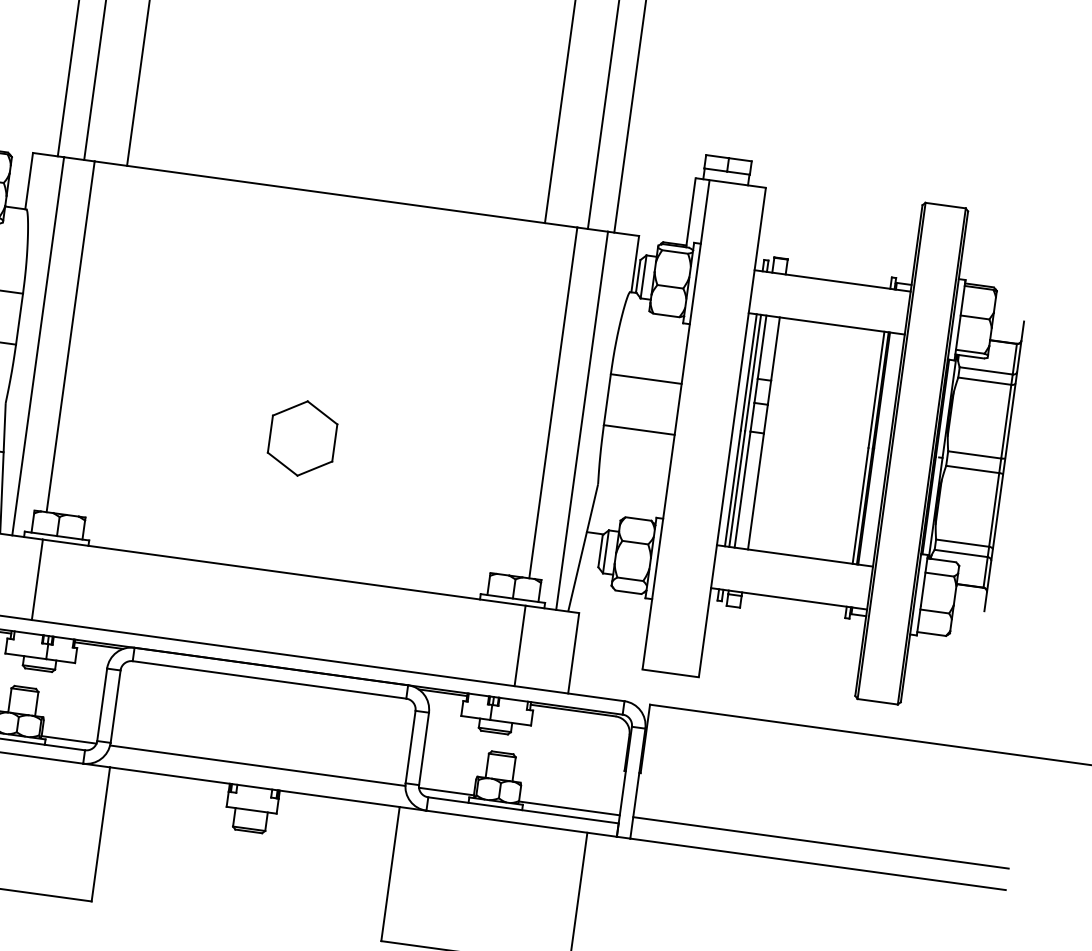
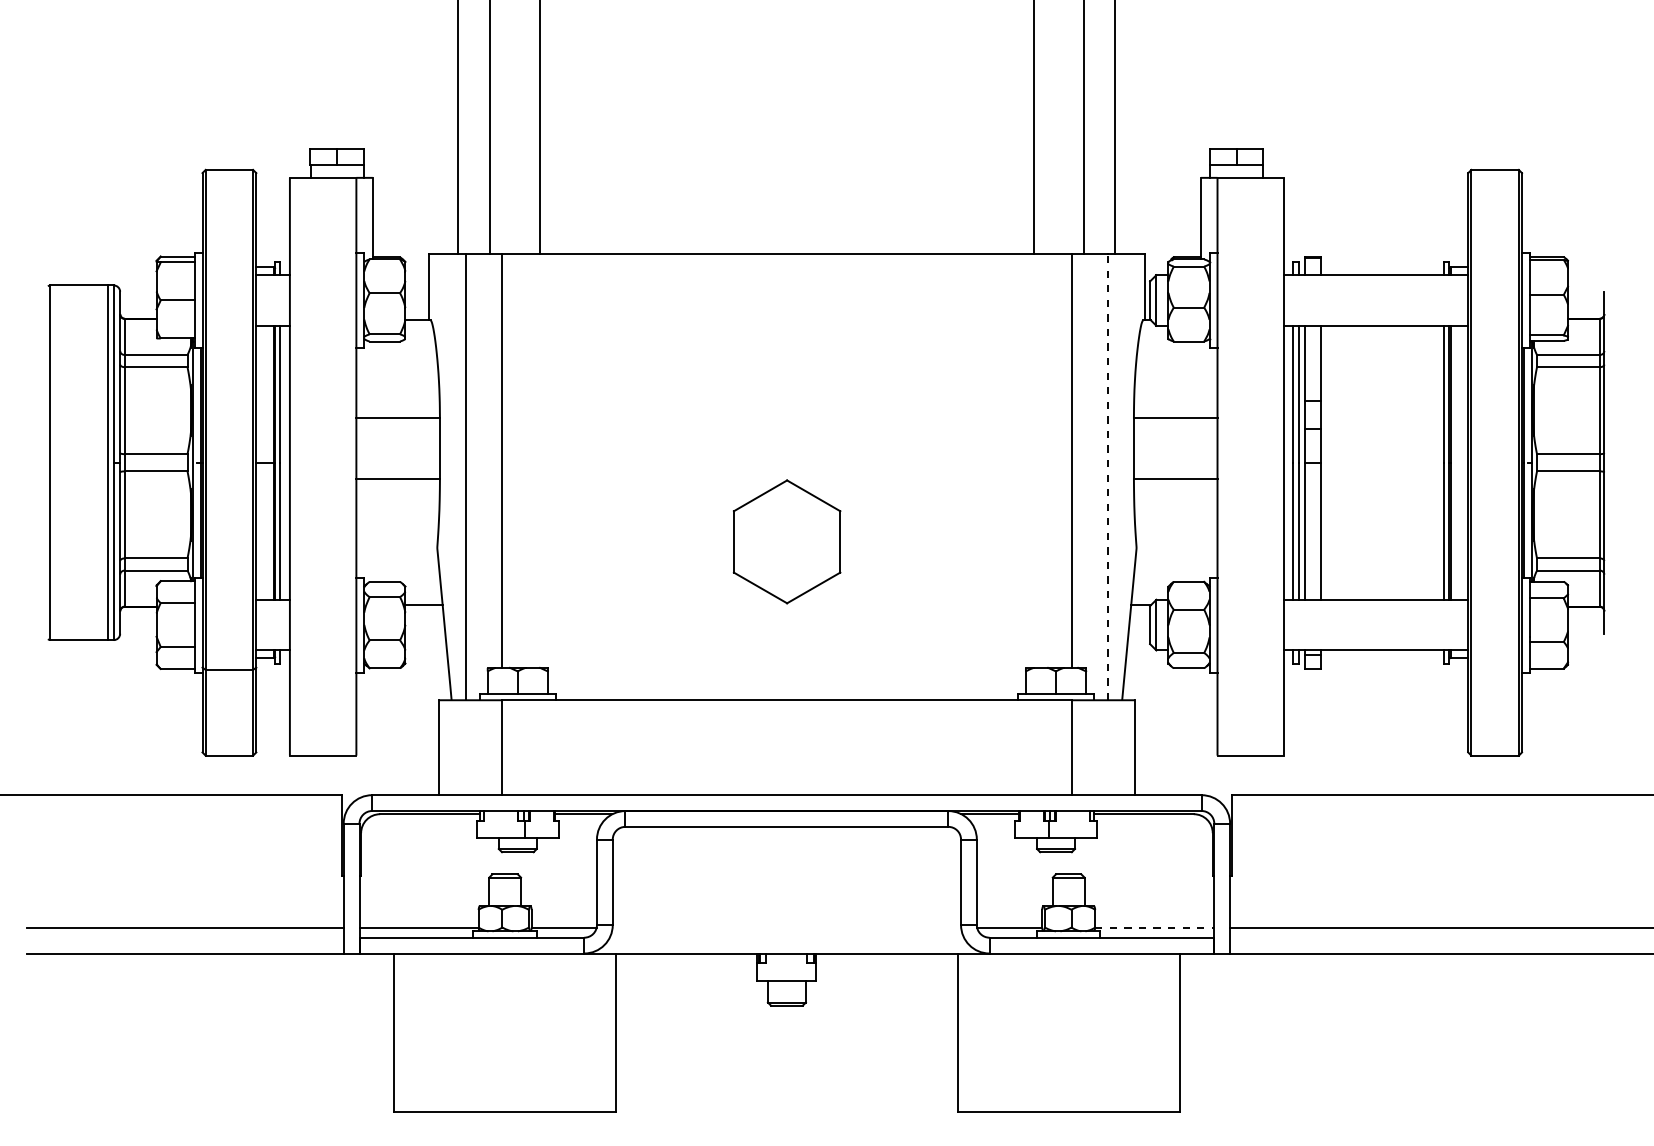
line: (581, 420) -> (1107, 476), solid -> dashed
part: (302, 438) -> (786, 541), size x1.4
line: (257, 765) -> (786, 928), removed
line: (569, 808) -> (1154, 928), solid -> dashed

